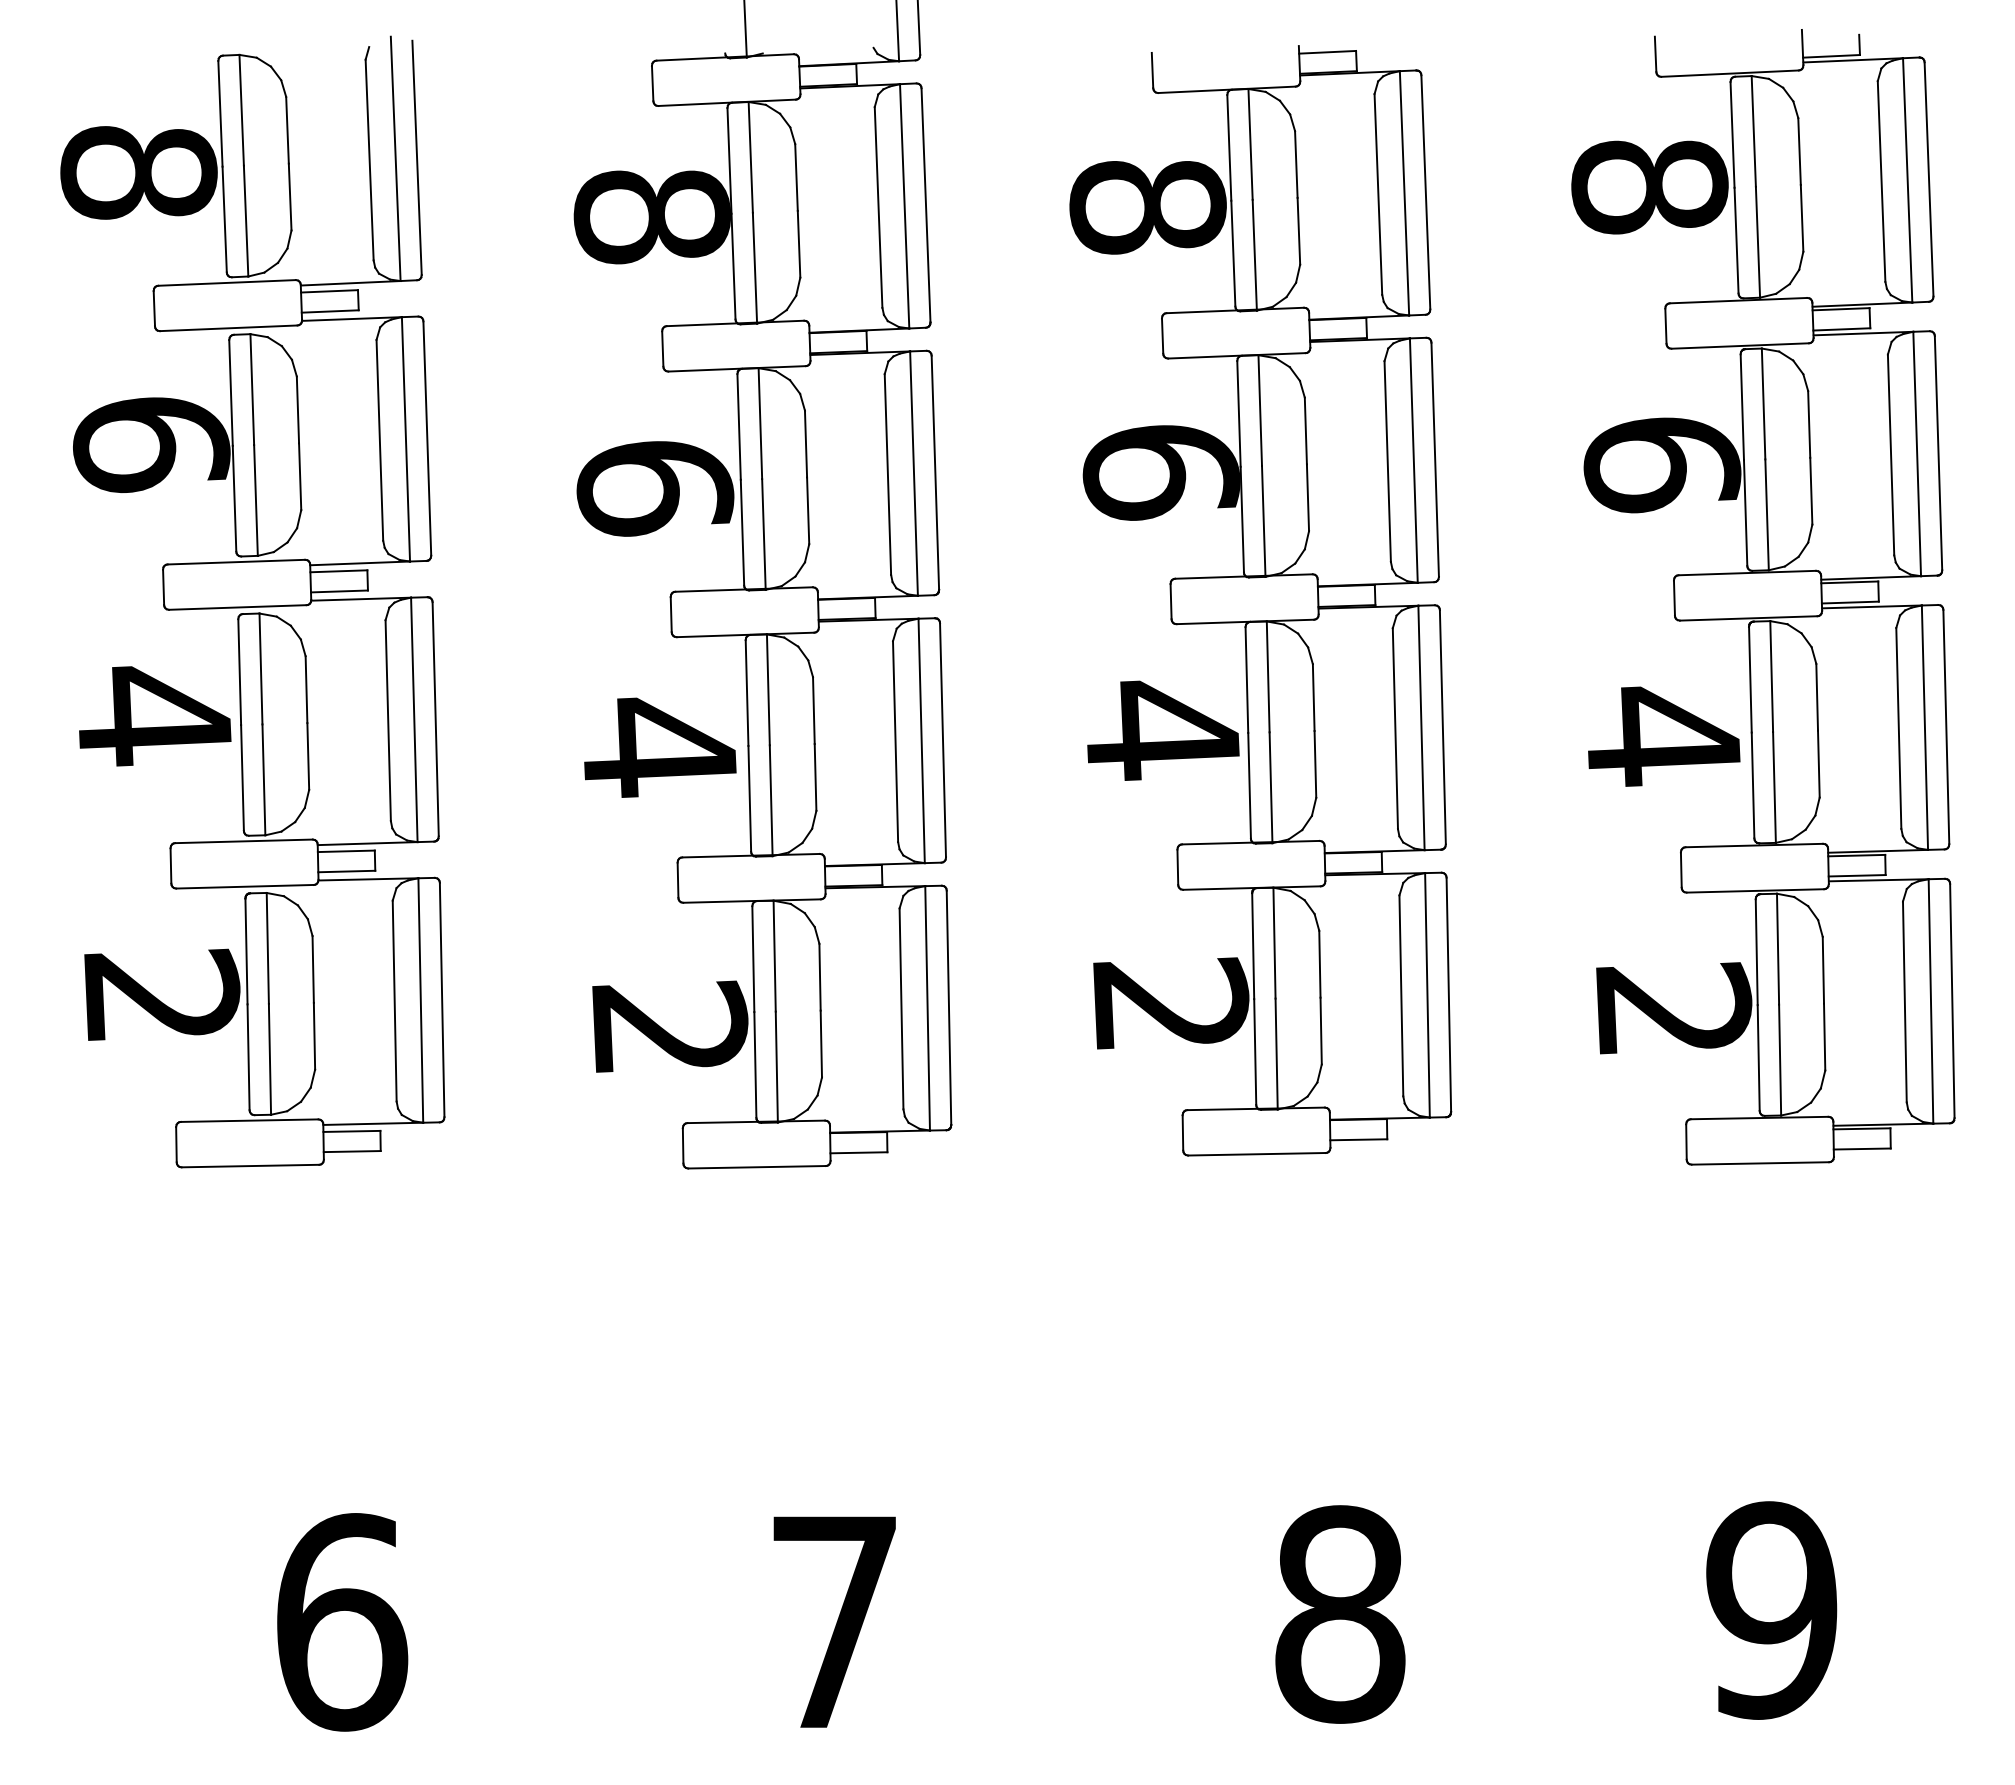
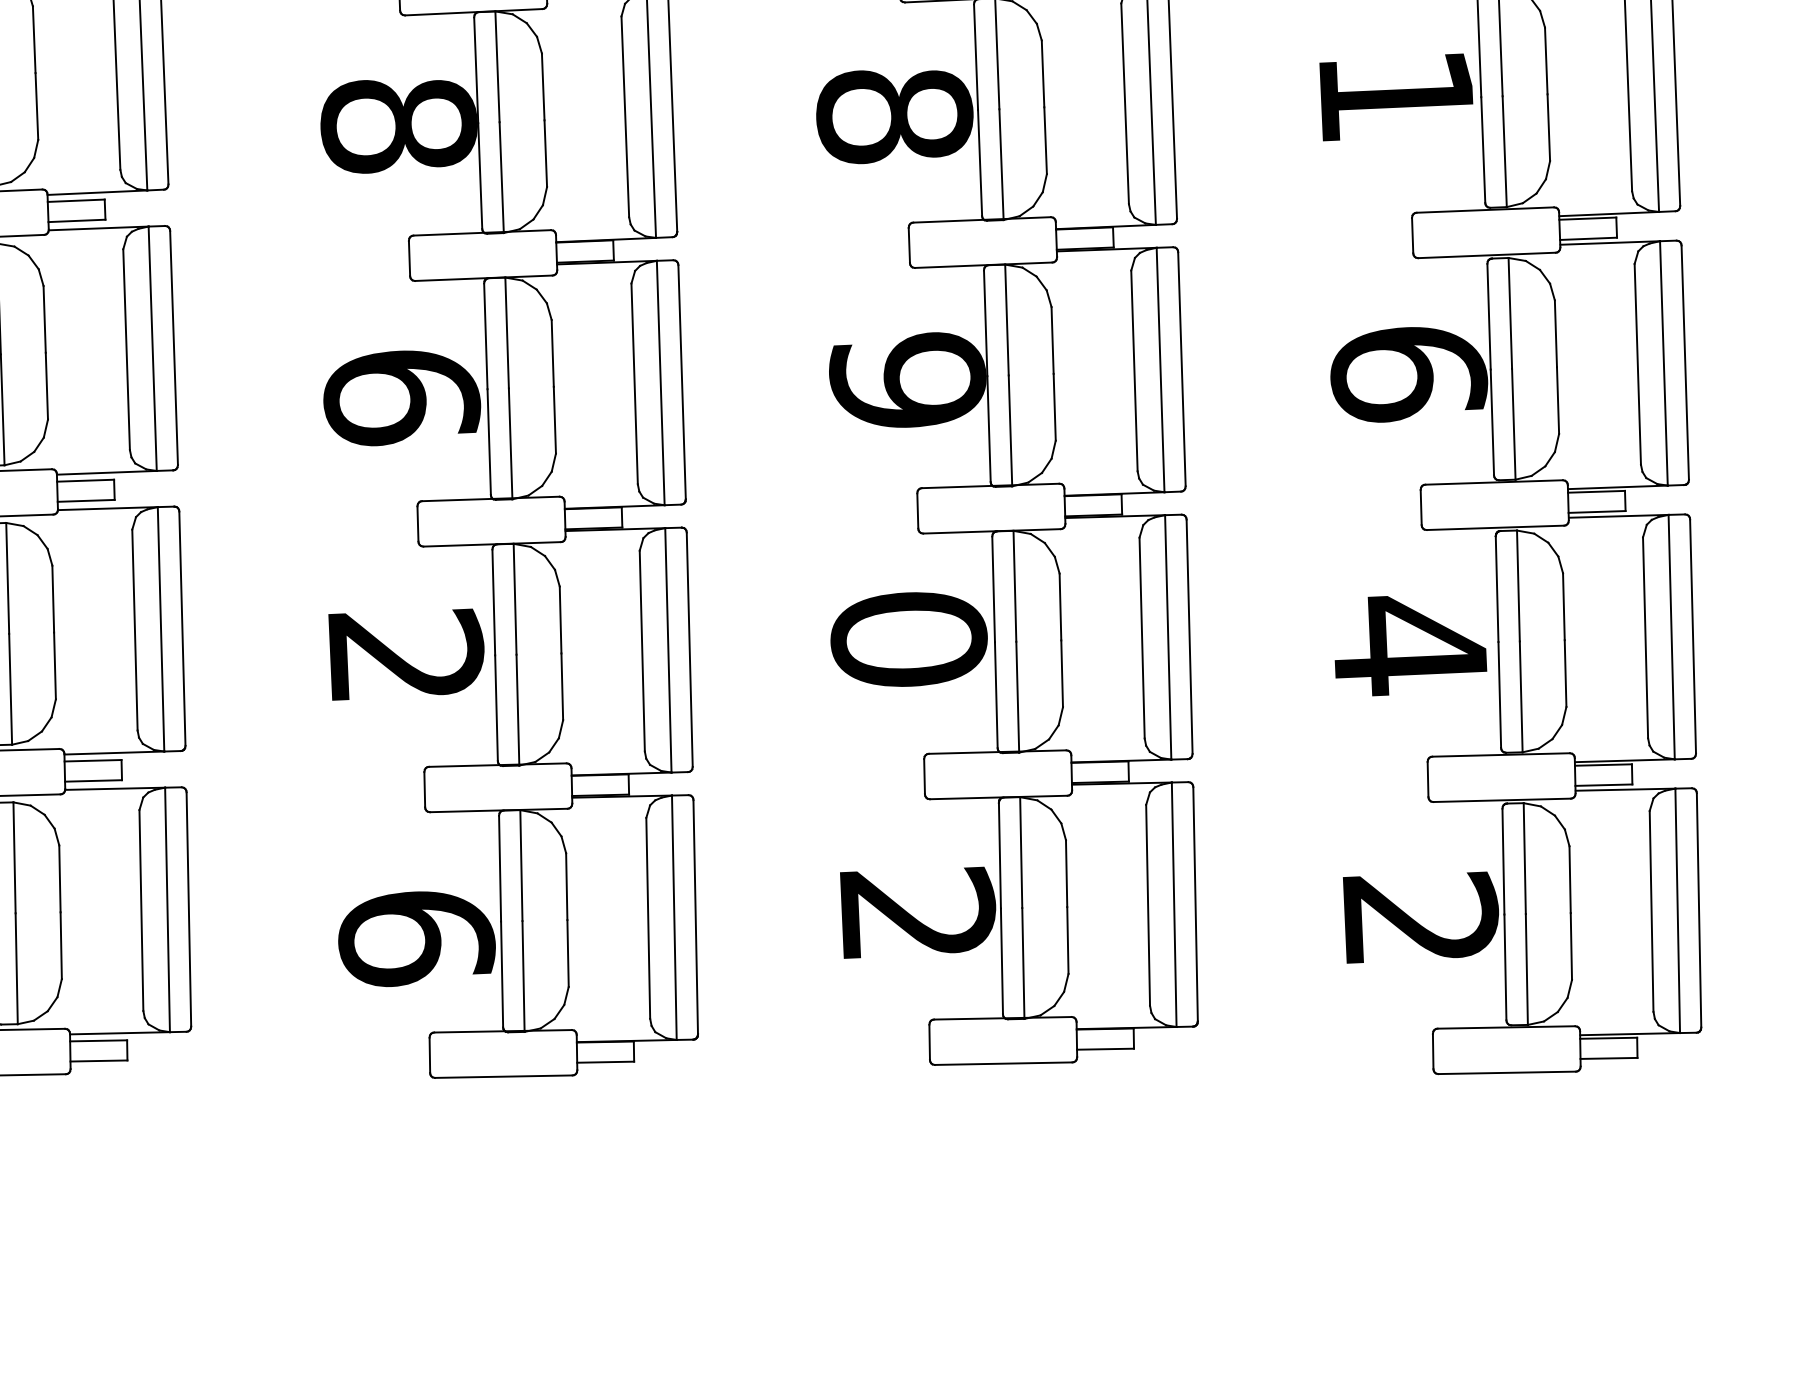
text: (1649, 187) -> (1396, 96), 8 -> 1
text: (1161, 471) -> (908, 380), 6 -> 9
text: (1162, 730) -> (909, 639), 4 -> 0
text: (659, 747) -> (406, 656), 4 -> 2
text: (670, 1028) -> (417, 937), 2 -> 6

